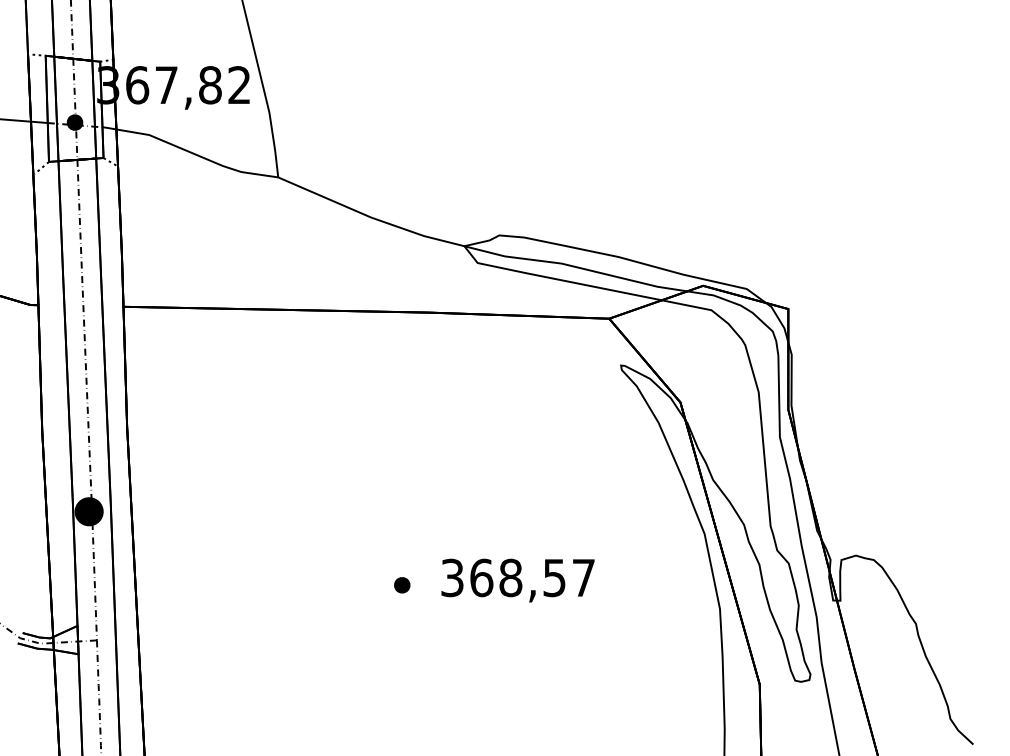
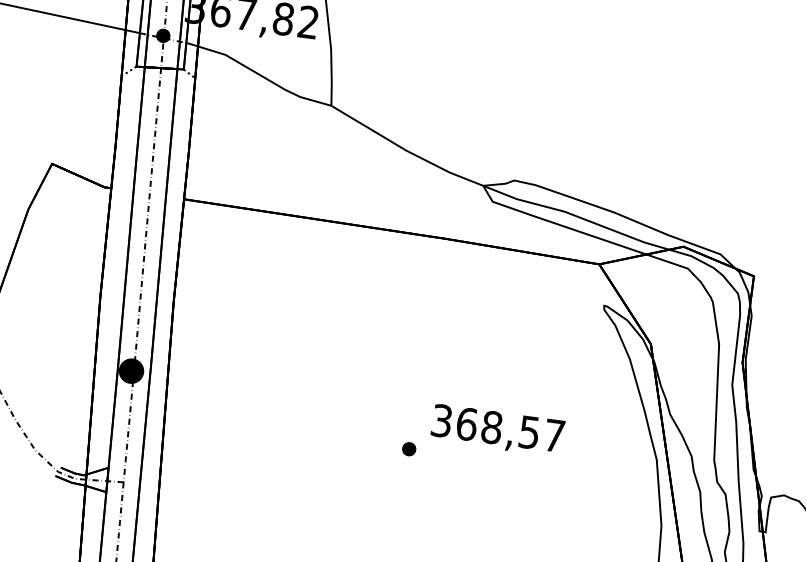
text: (517, 580) -> (497, 430), moved
part: (402, 585) -> (409, 449), moved

